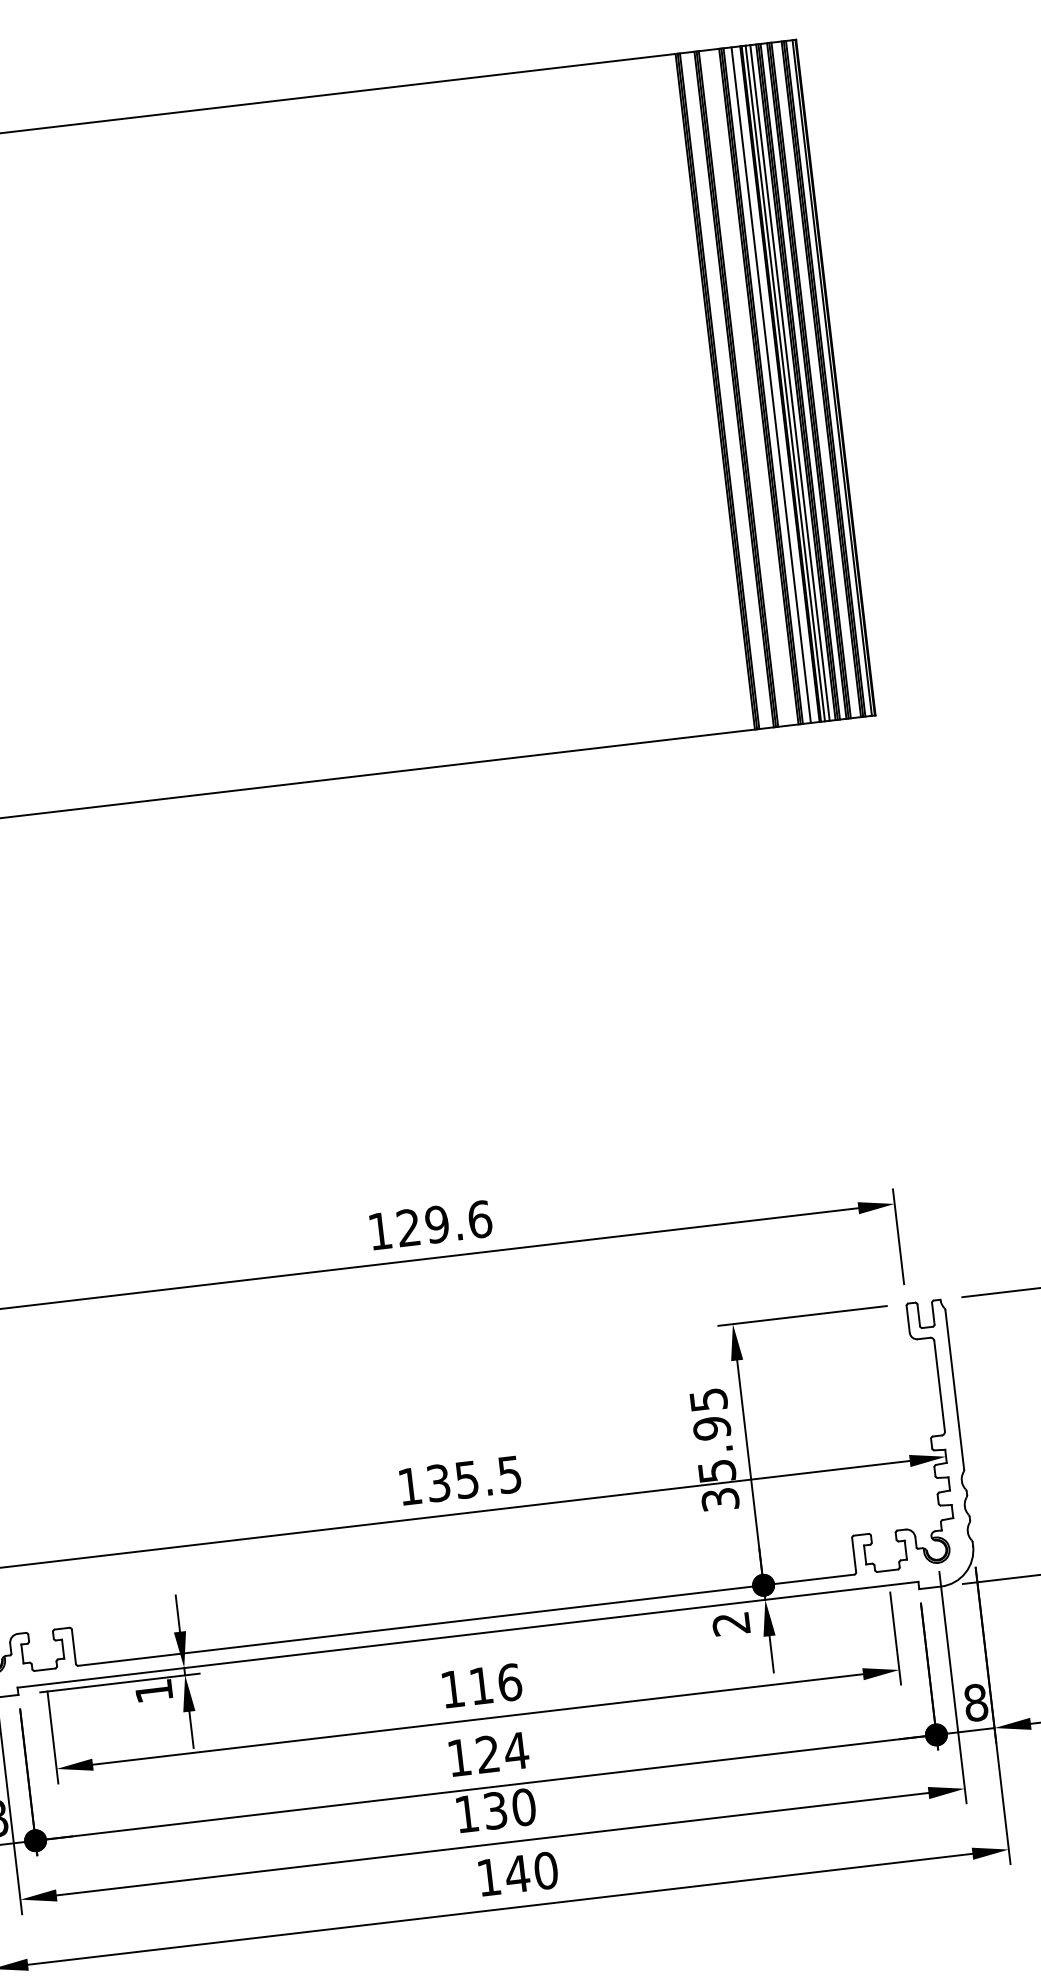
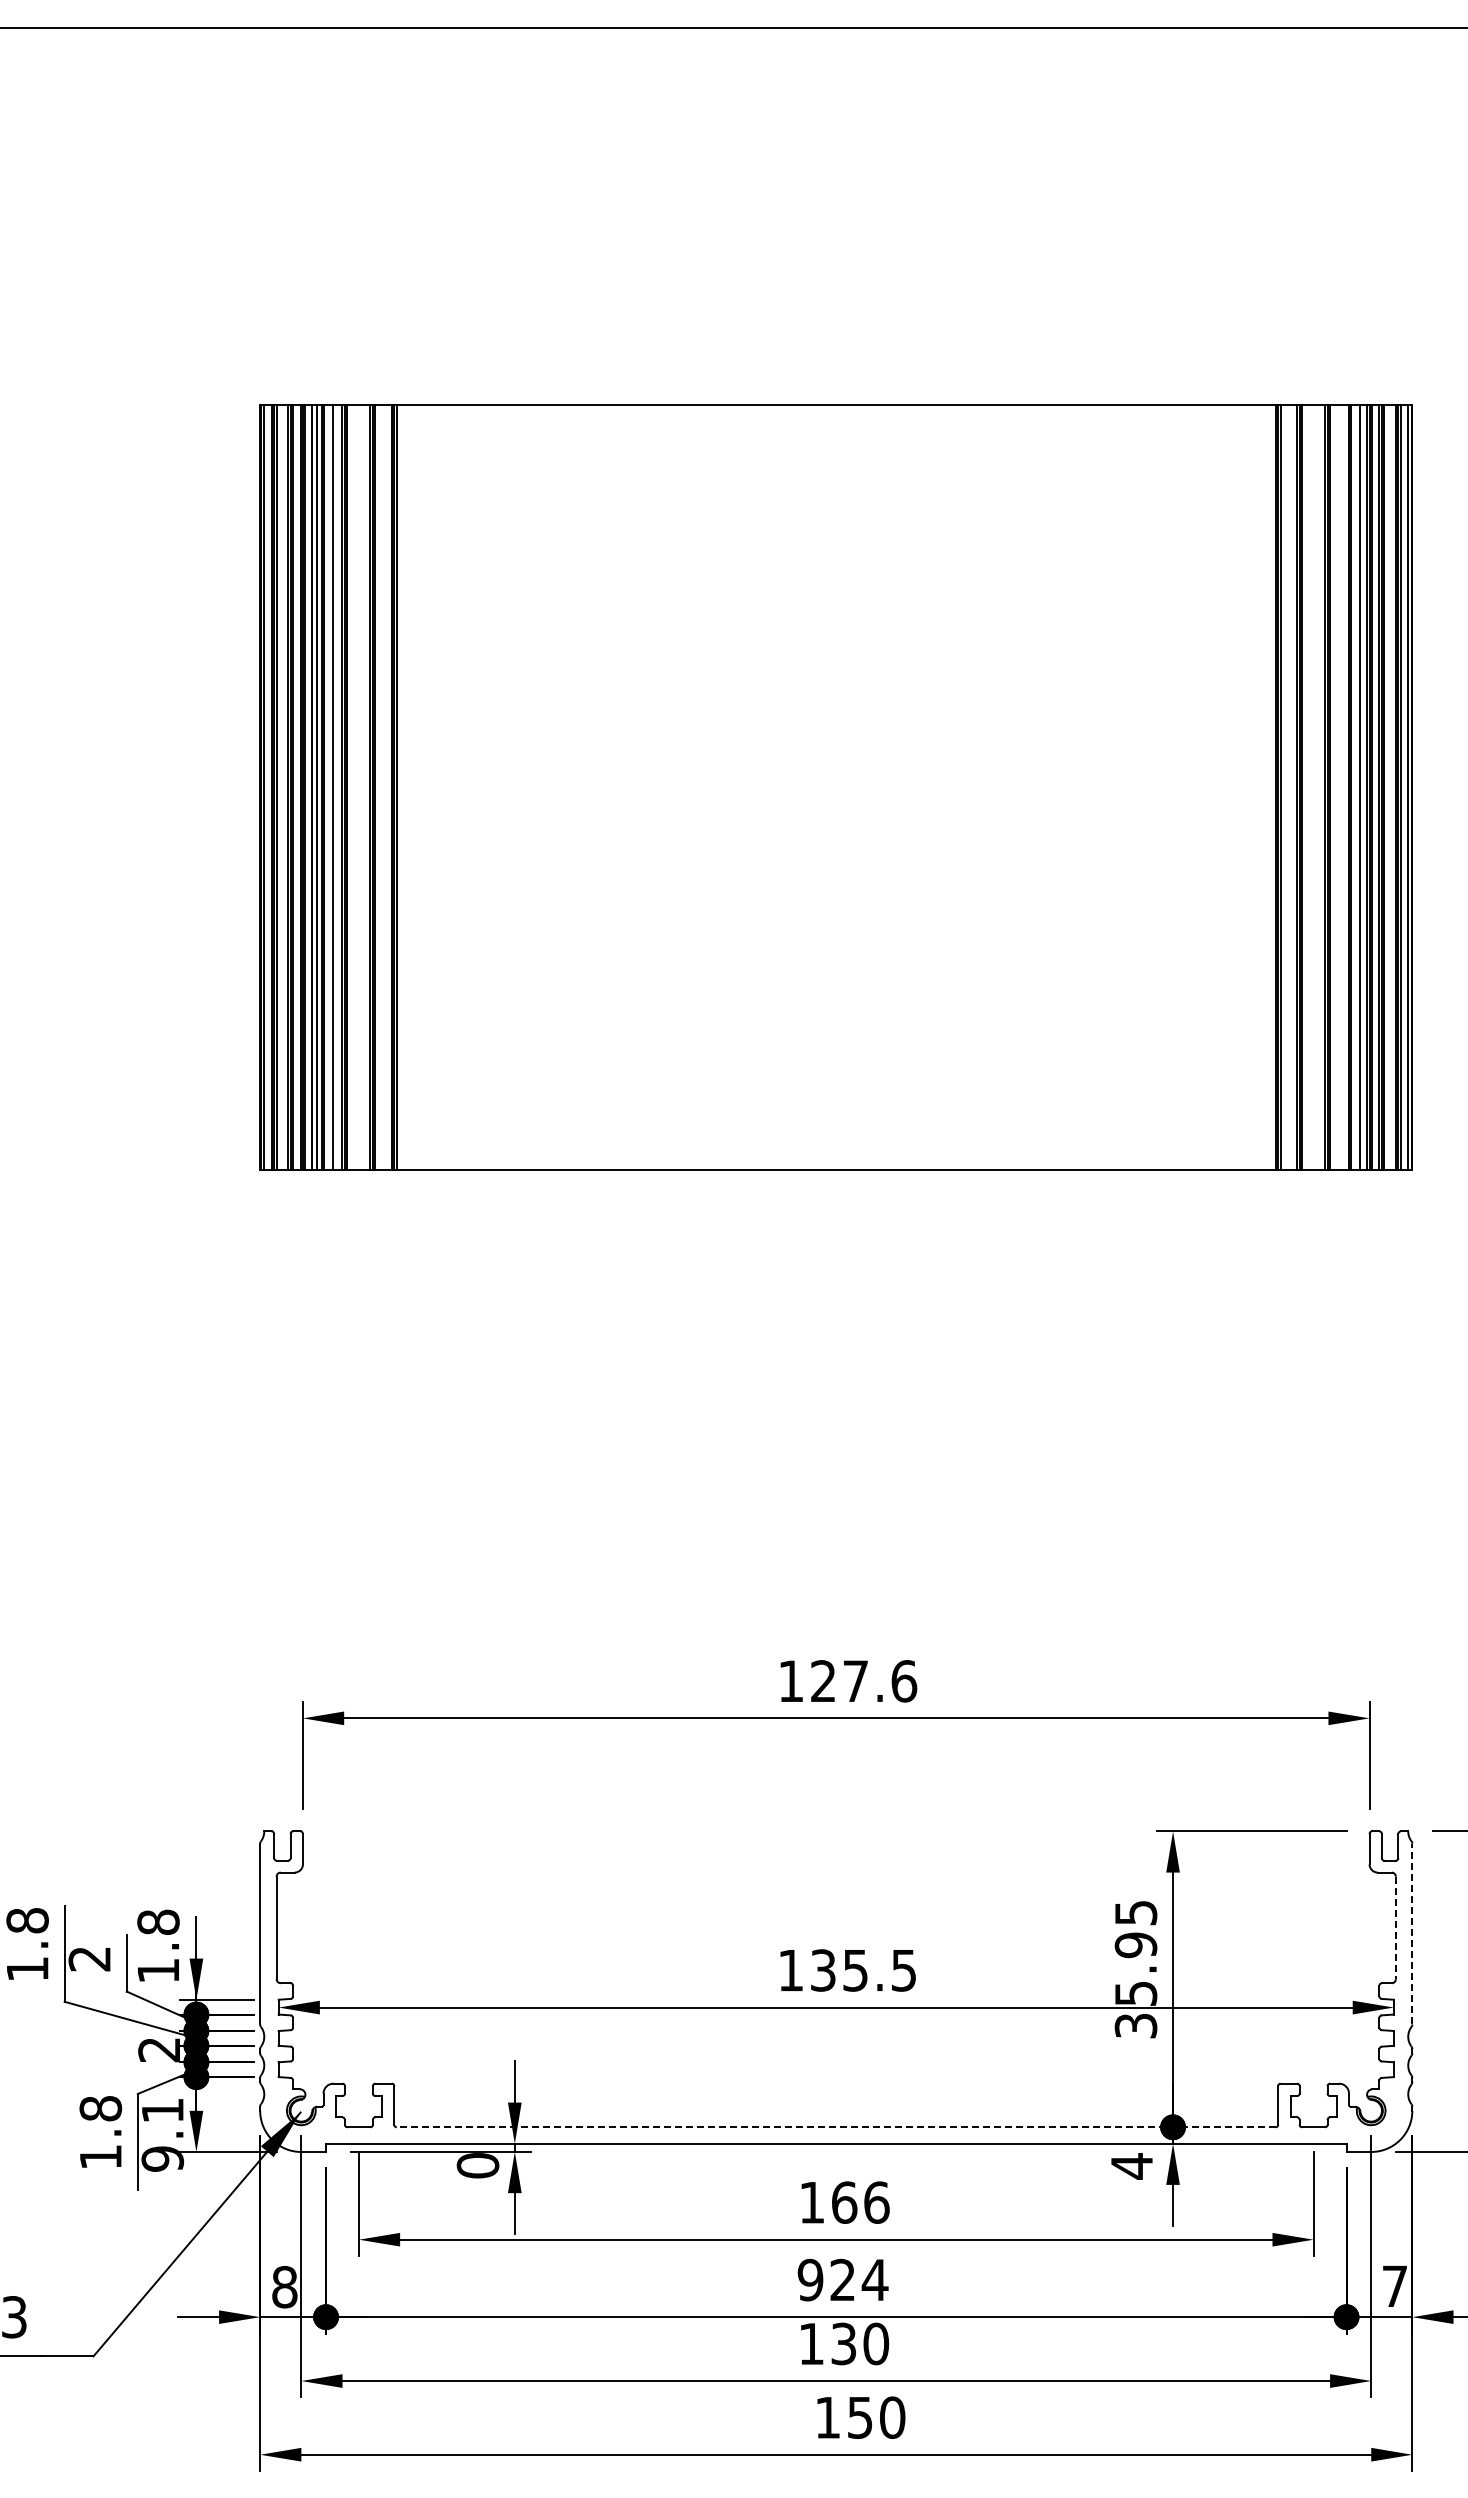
line: (785, 382) -> (1355, 786), removed
line: (771, 384) -> (1339, 786), removed
text: (437, 1224) -> (855, 1681), 129.6 -> 127.6
line: (939, 1386) -> (1395, 1928), solid -> dashed
line: (954, 1389) -> (1412, 1933), solid -> dashed
line: (465, 1620) -> (835, 2127), solid -> dashed
text: (730, 1624) -> (1131, 2166), 2 -> 4
text: (481, 1685) -> (844, 2202), 116 -> 166
text: (153, 1691) -> (477, 2165), 1 -> 0
text: (975, 1702) -> (1394, 2286), 8 -> 7
text: (459, 1757) -> (810, 2279), 124 -> 924
text: (516, 1874) -> (859, 2417), 140 -> 150

